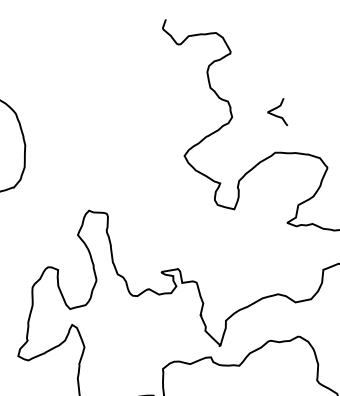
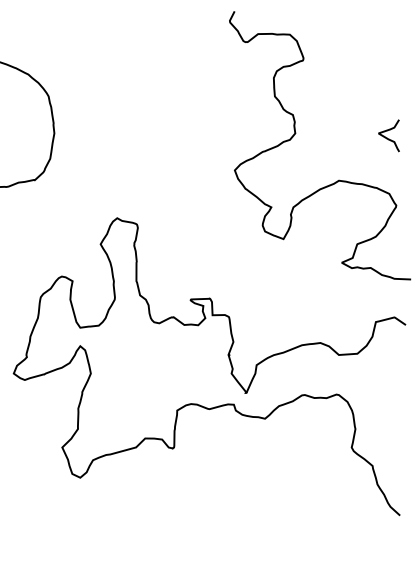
curve: (275, 114) -> (387, 137), moved

